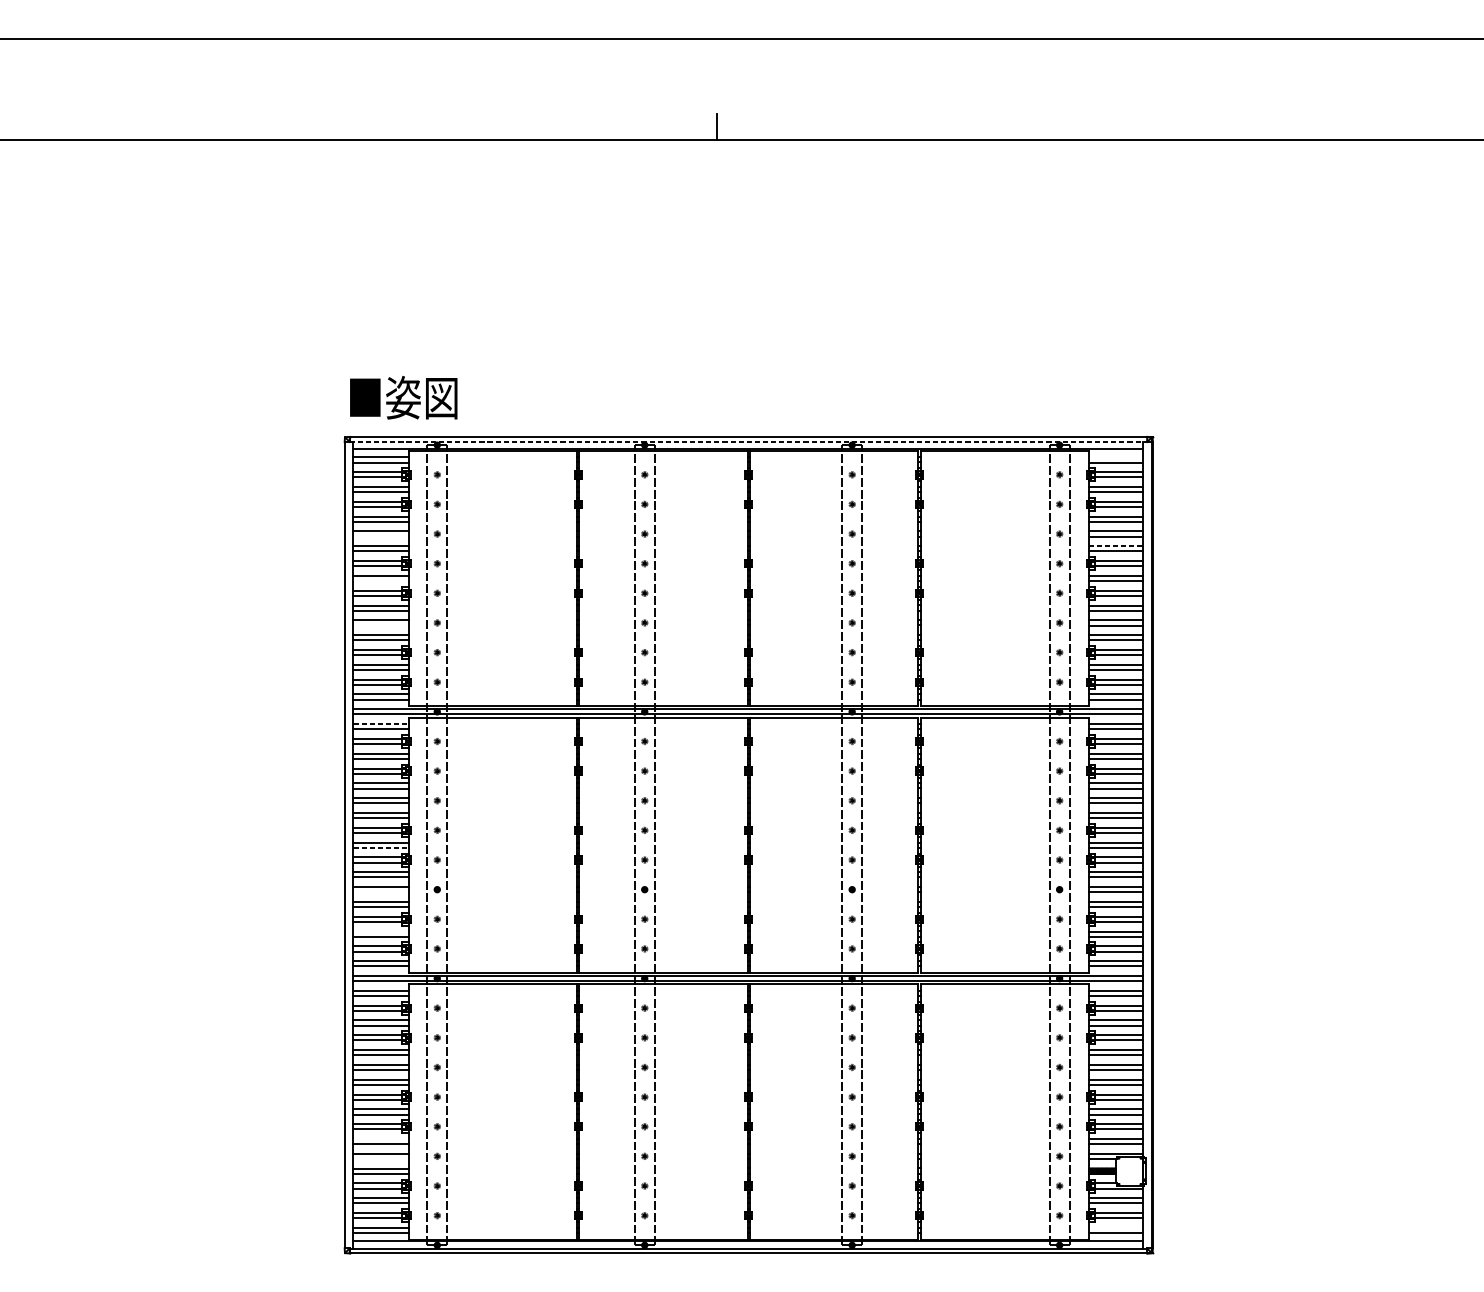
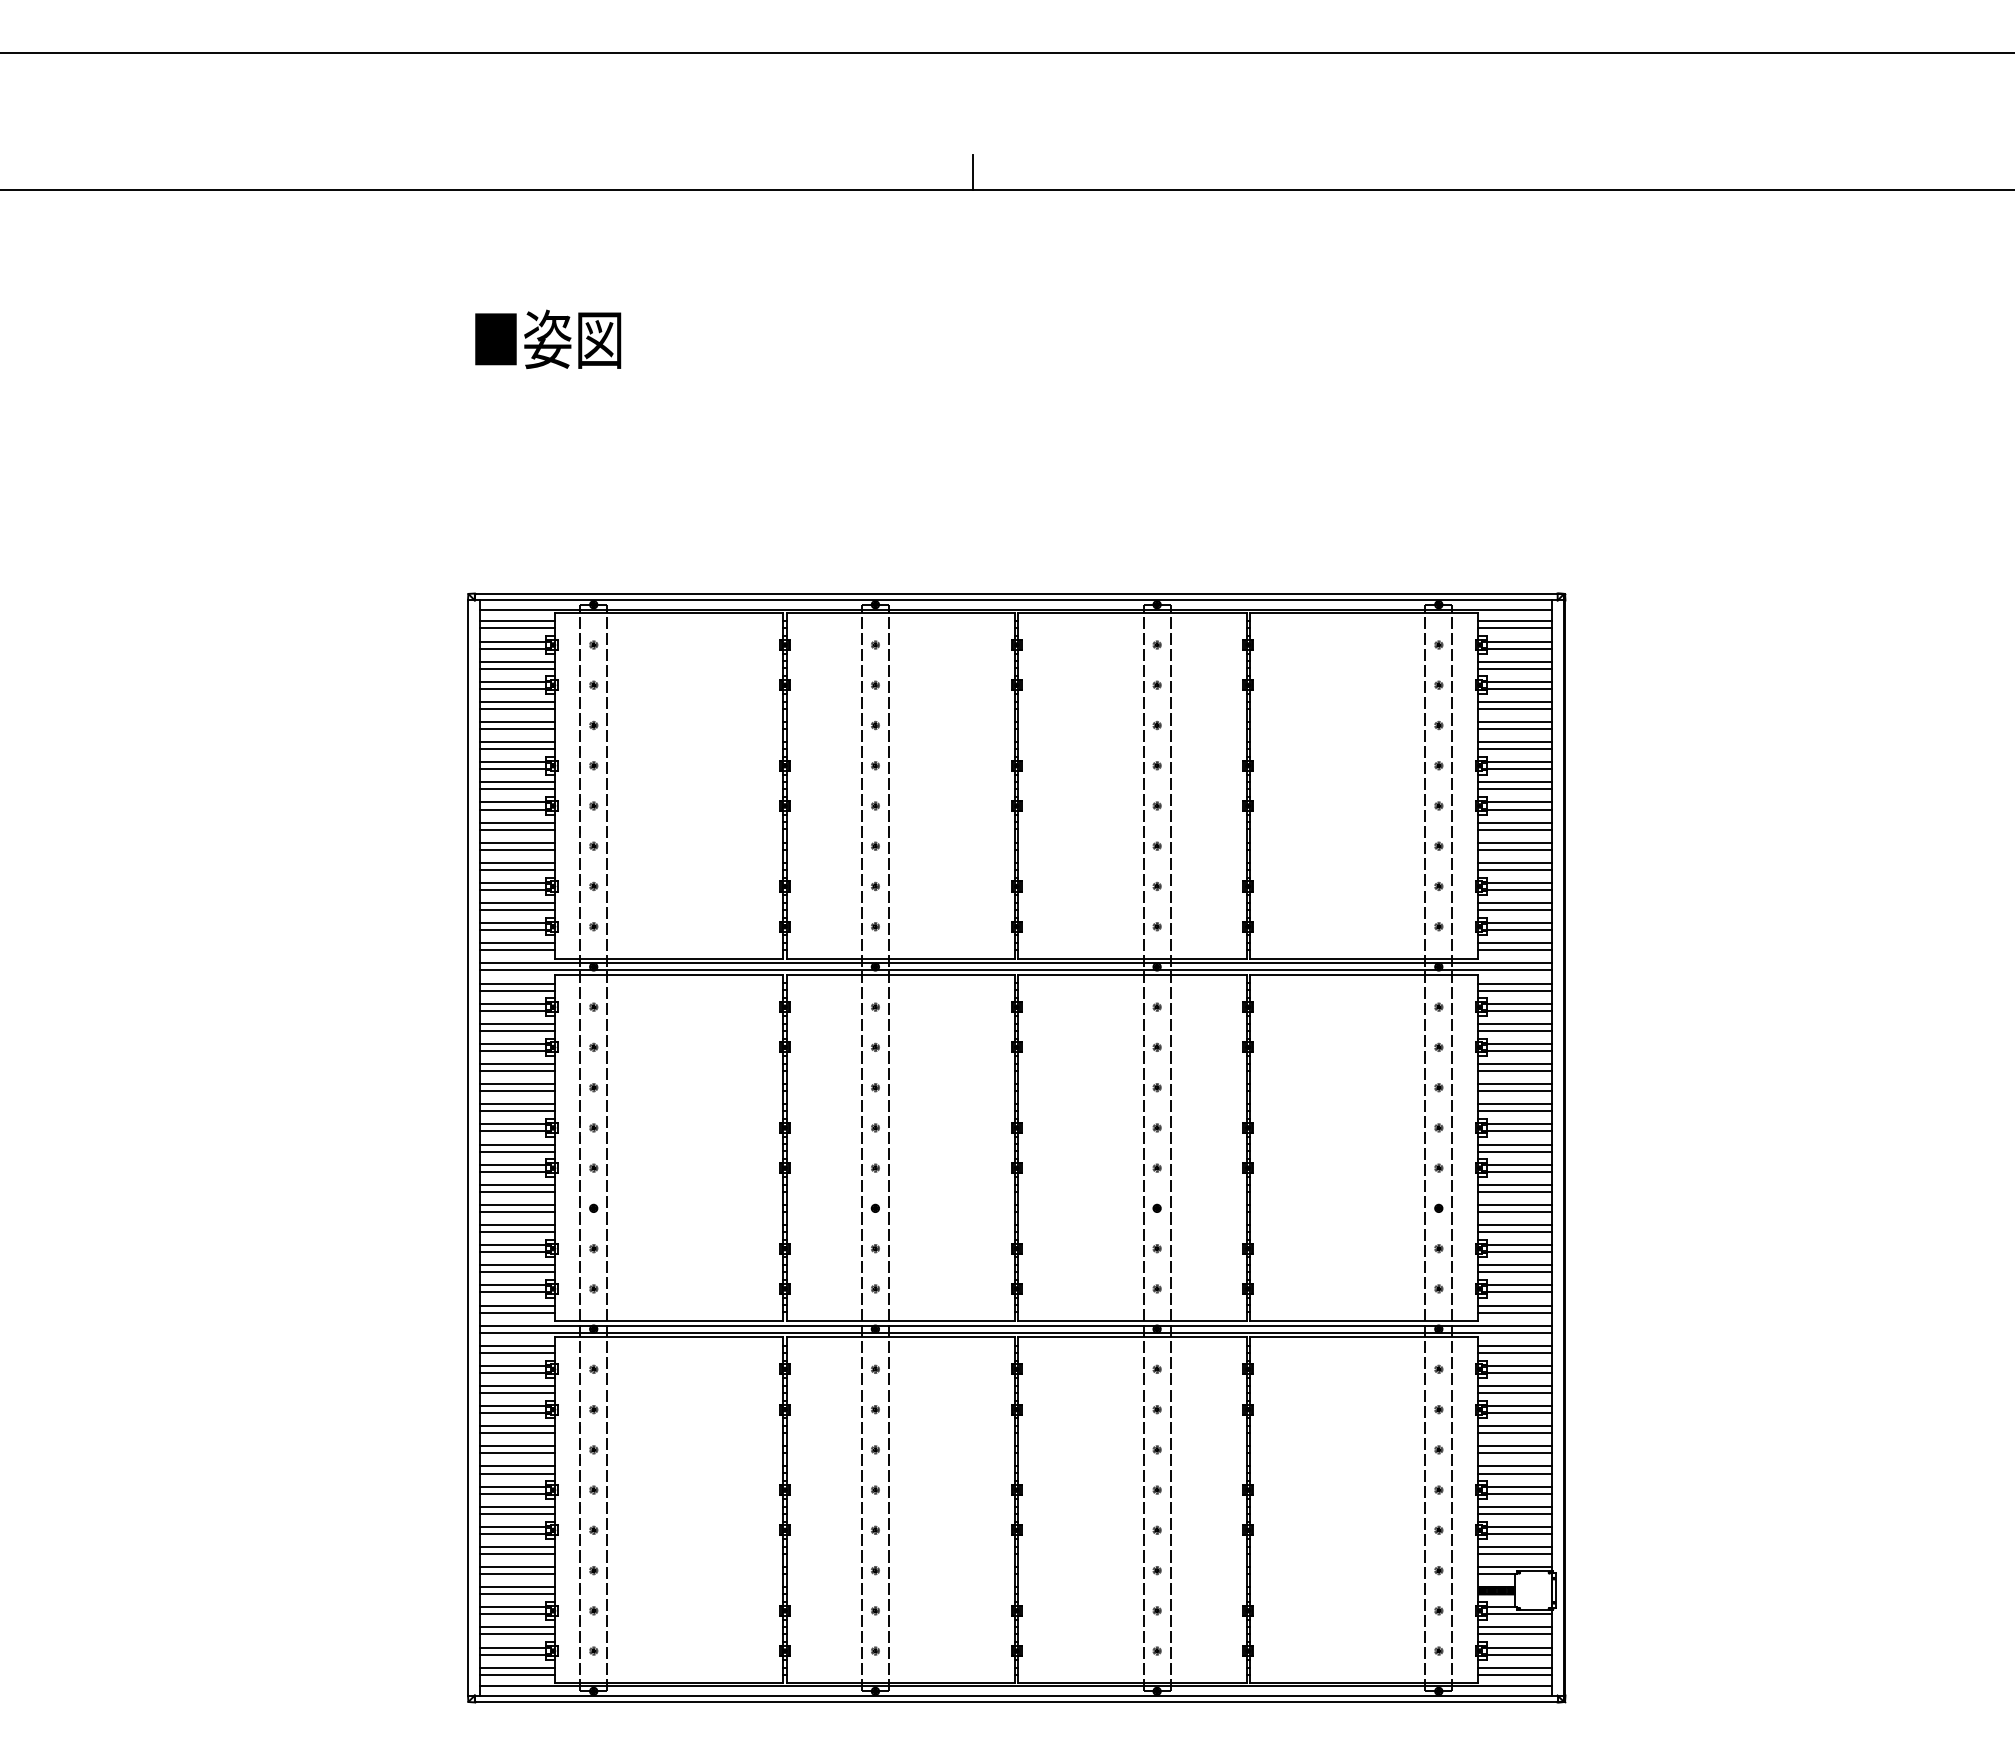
text: (403, 397) -> (548, 338), moved
line: (748, 442) -> (1016, 600), dashed -> solid
line: (1116, 457) -> (1515, 621), added
line: (381, 537) -> (517, 729), added
line: (1116, 546) -> (1515, 742), dashed -> solid
line: (381, 581) -> (517, 789), added
line: (381, 625) -> (517, 849), added
line: (381, 724) -> (517, 983), dashed -> solid
line: (381, 847) -> (517, 1151), dashed -> solid
line: (381, 891) -> (517, 1211), added
line: (381, 931) -> (517, 1265), added
line: (381, 1138) -> (517, 1546), added
line: (381, 1159) -> (517, 1574), added
line: (1116, 1227) -> (1515, 1667), added

